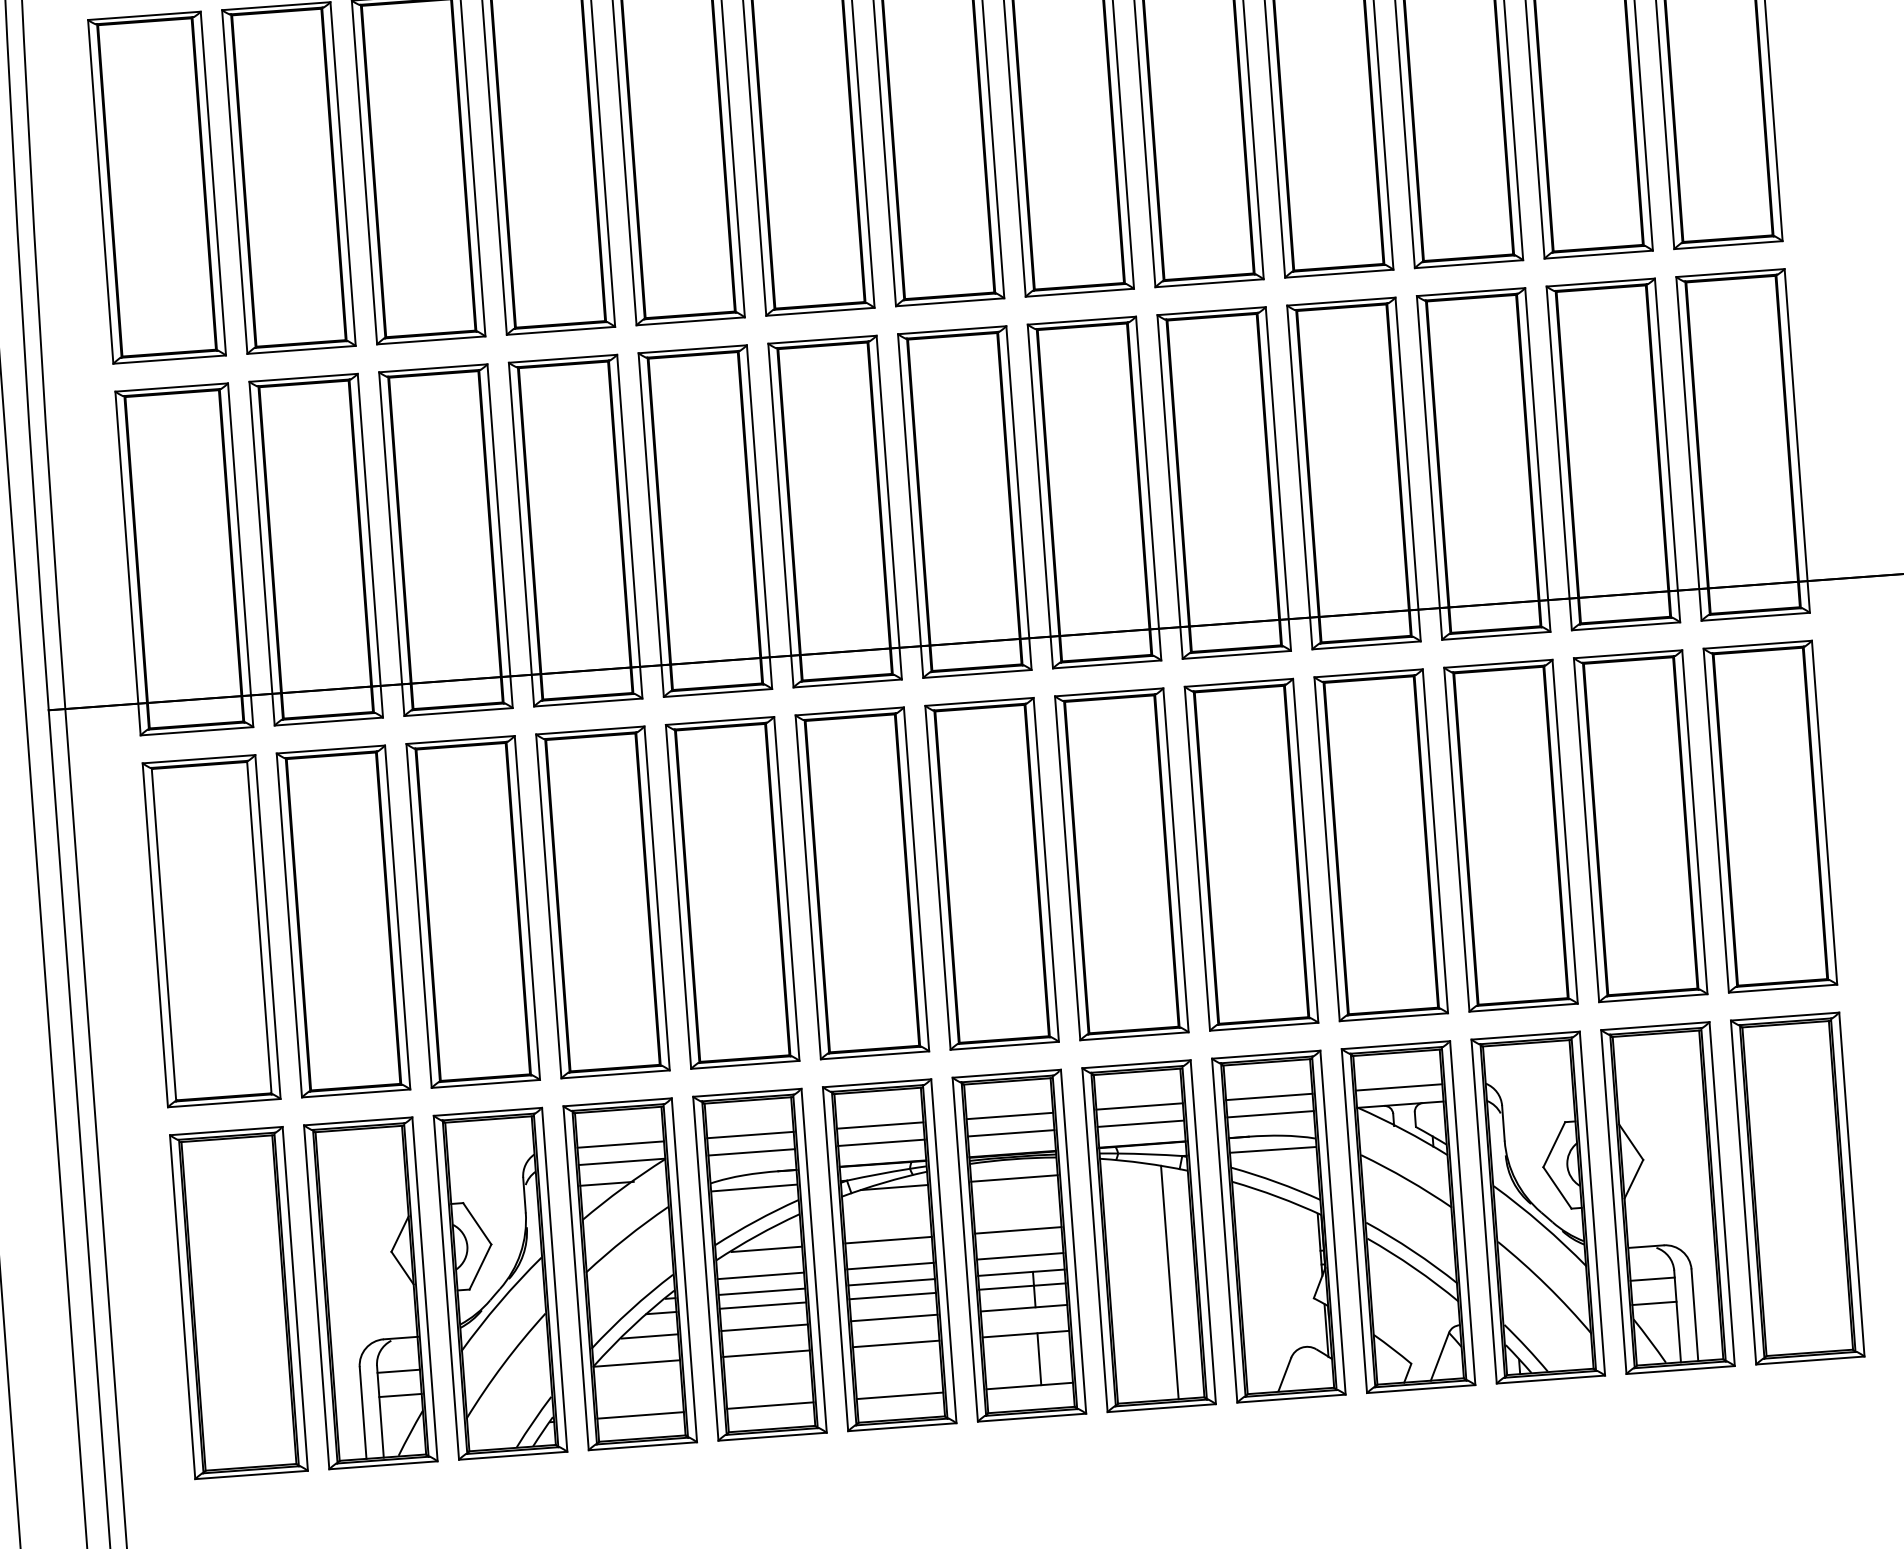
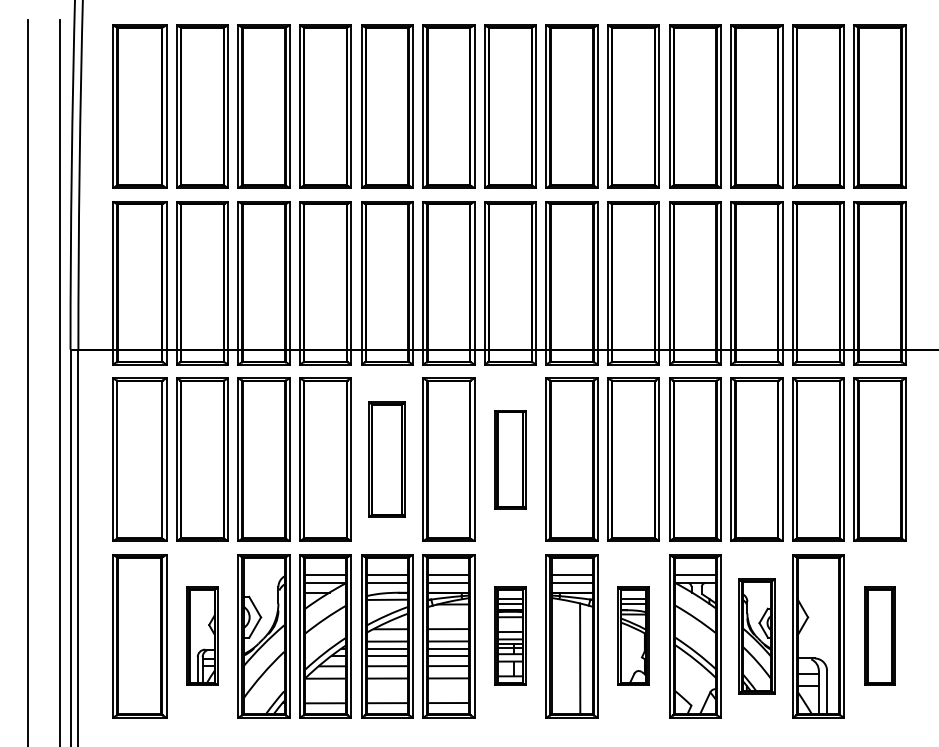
part: (992, 873) -> (510, 459), size x0.6
part: (733, 892) -> (387, 459), size x0.7
part: (1796, 1189) -> (879, 636), size x0.6
part: (1537, 1208) -> (756, 636), size x0.7
part: (1278, 1227) -> (633, 636), size x0.6
part: (1019, 1246) -> (510, 636), size x0.6
part: (371, 1293) -> (202, 636), size x0.6

